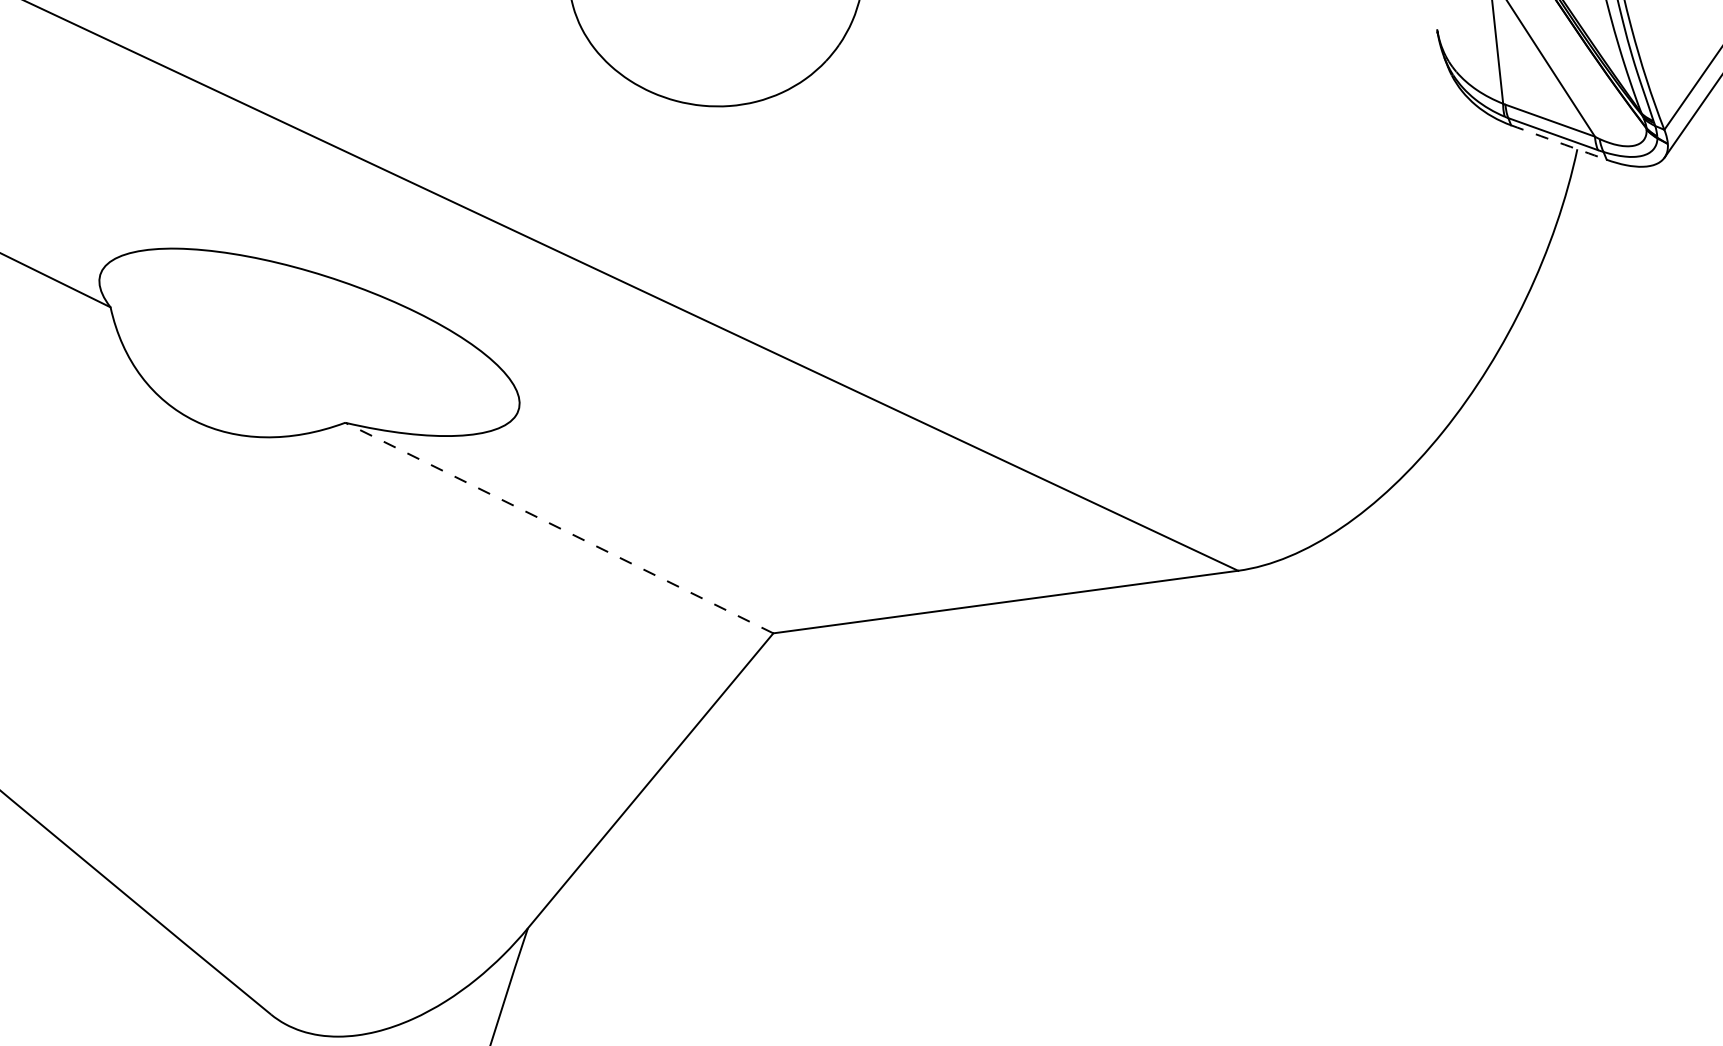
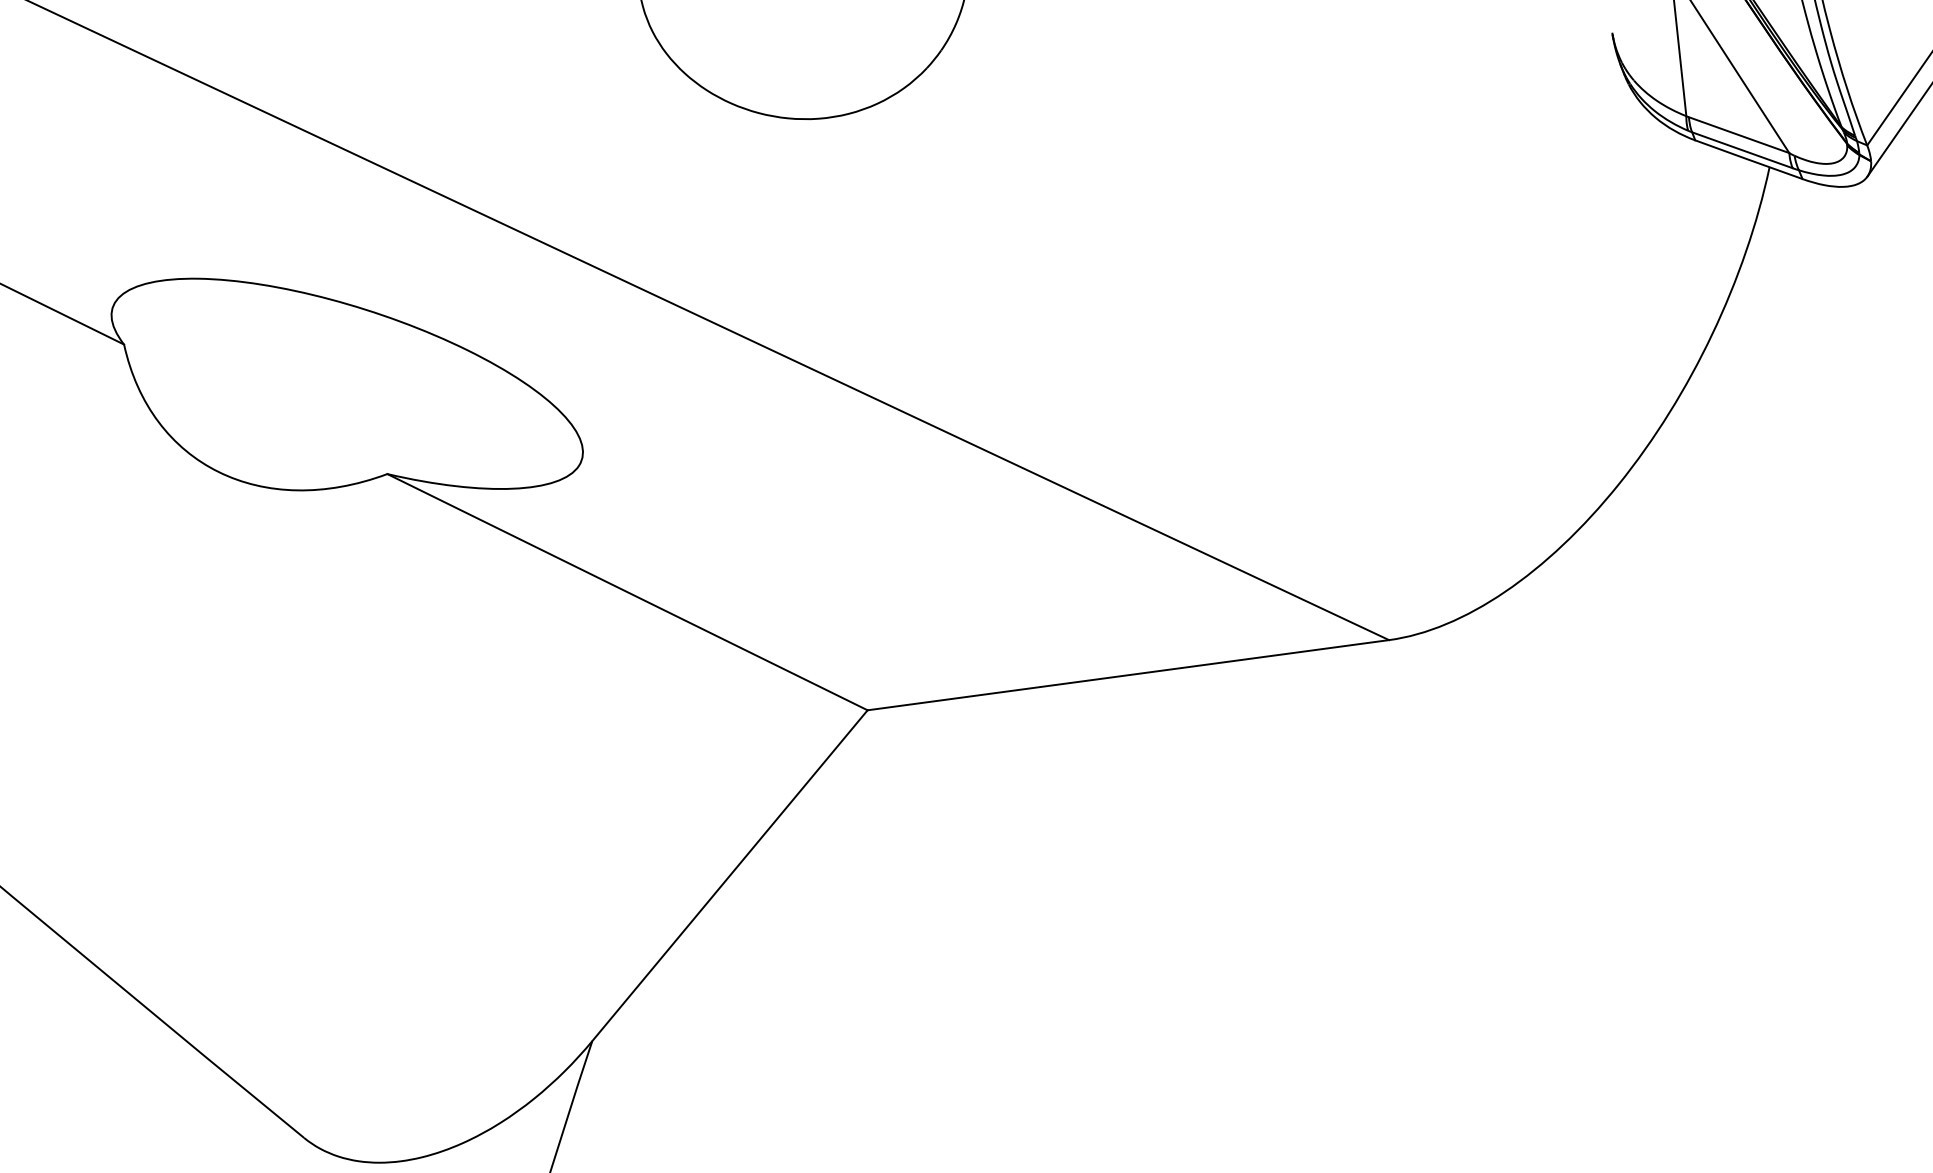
arc: (1558, 142) -> (1748, 159), dashed -> solid
line: (559, 528) -> (627, 592), dashed -> solid

